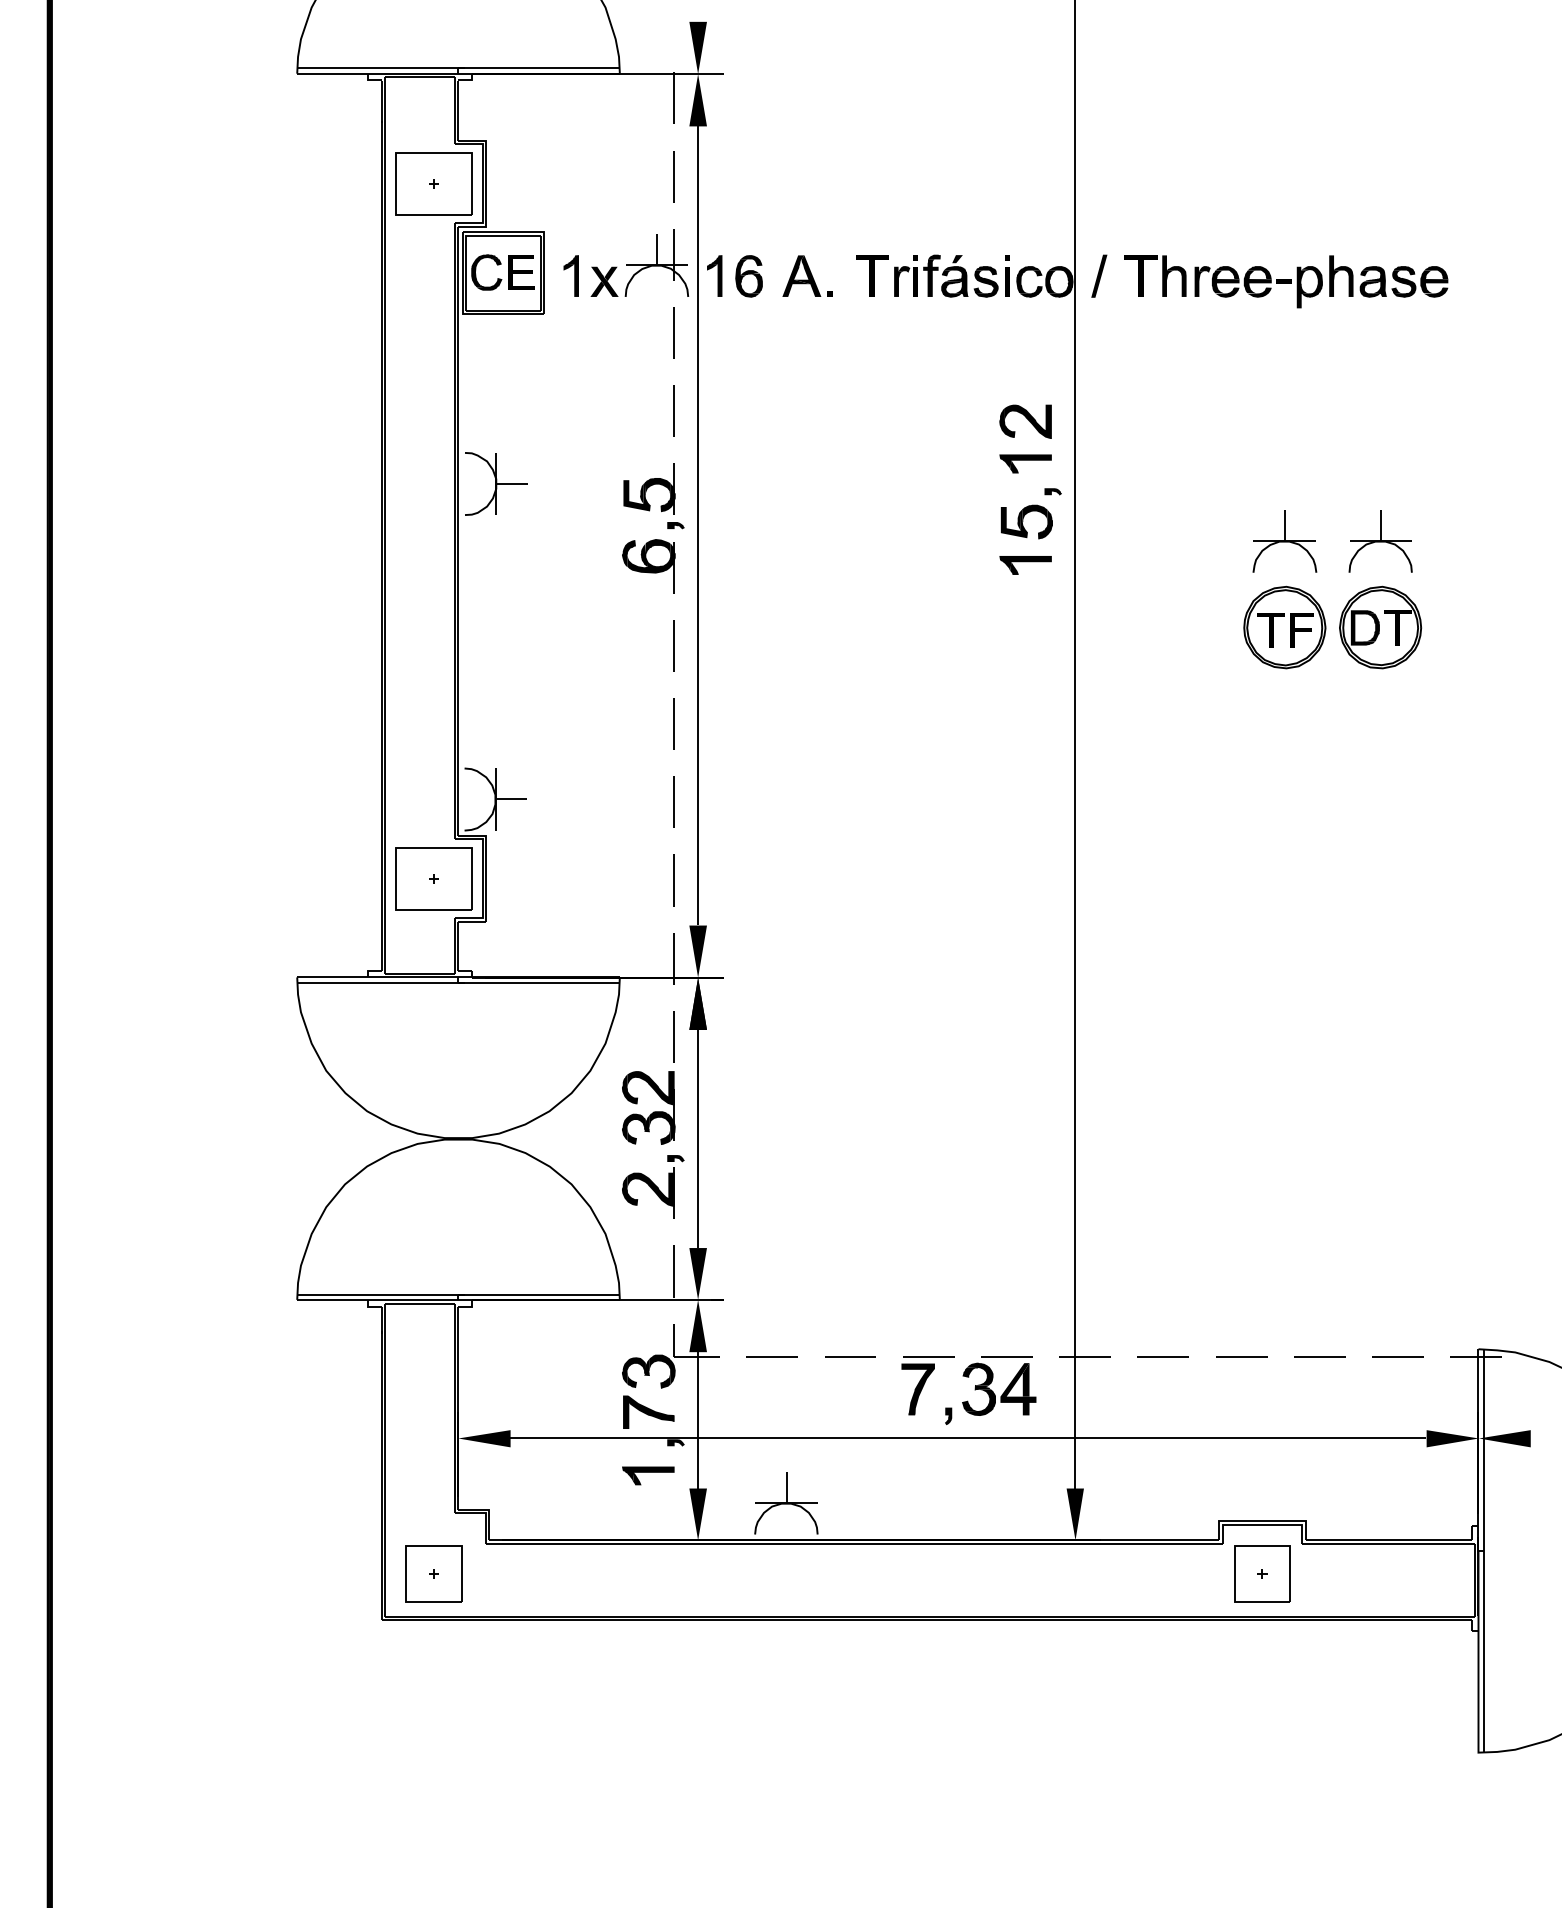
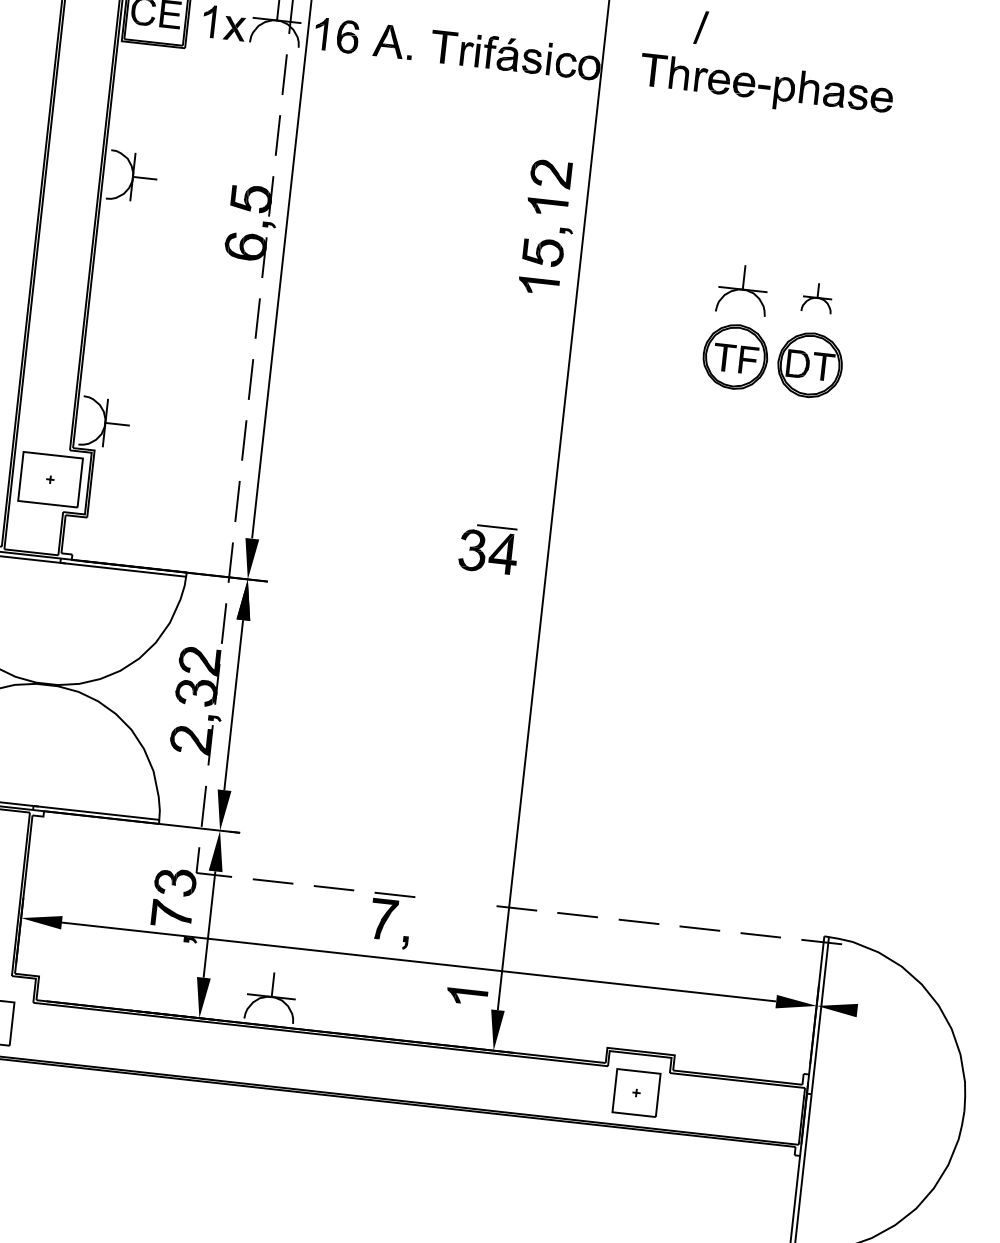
part: (1099, 275) -> (701, 27), moved
part: (1380, 541) -> (817, 298), size x0.6
part: (1004, 1390) -> (492, 553), moved
part: (648, 1475) -> (467, 996), moved

